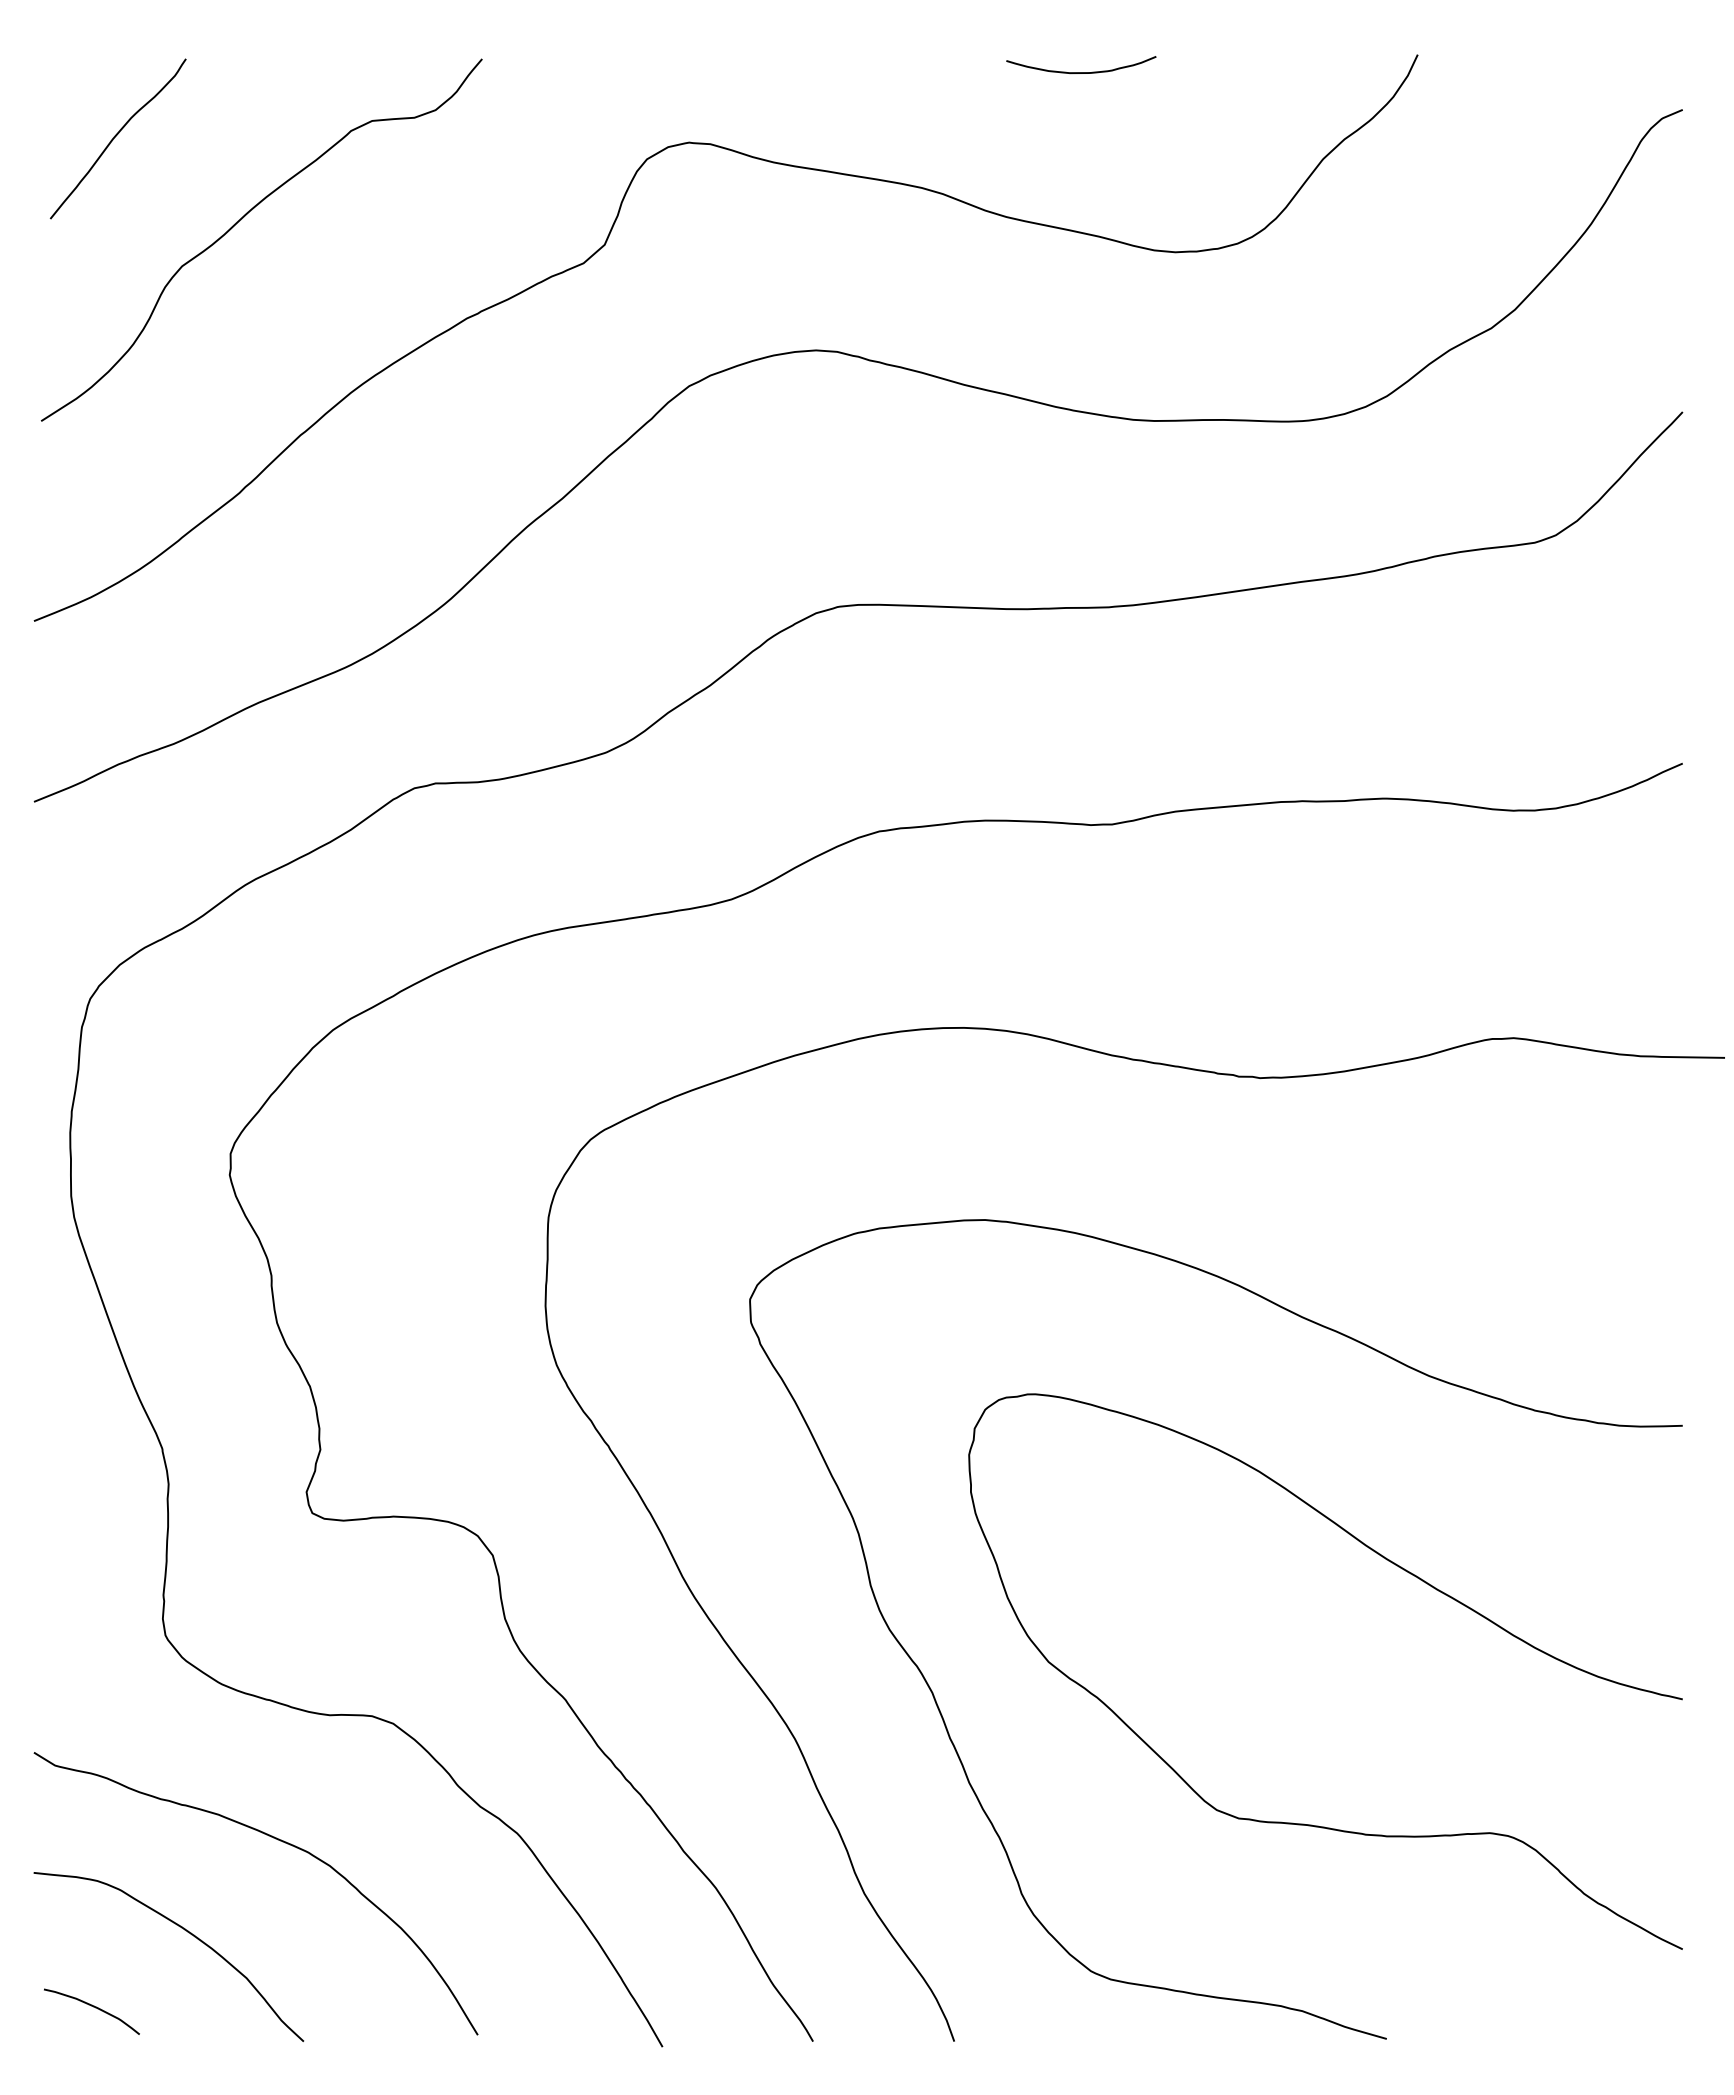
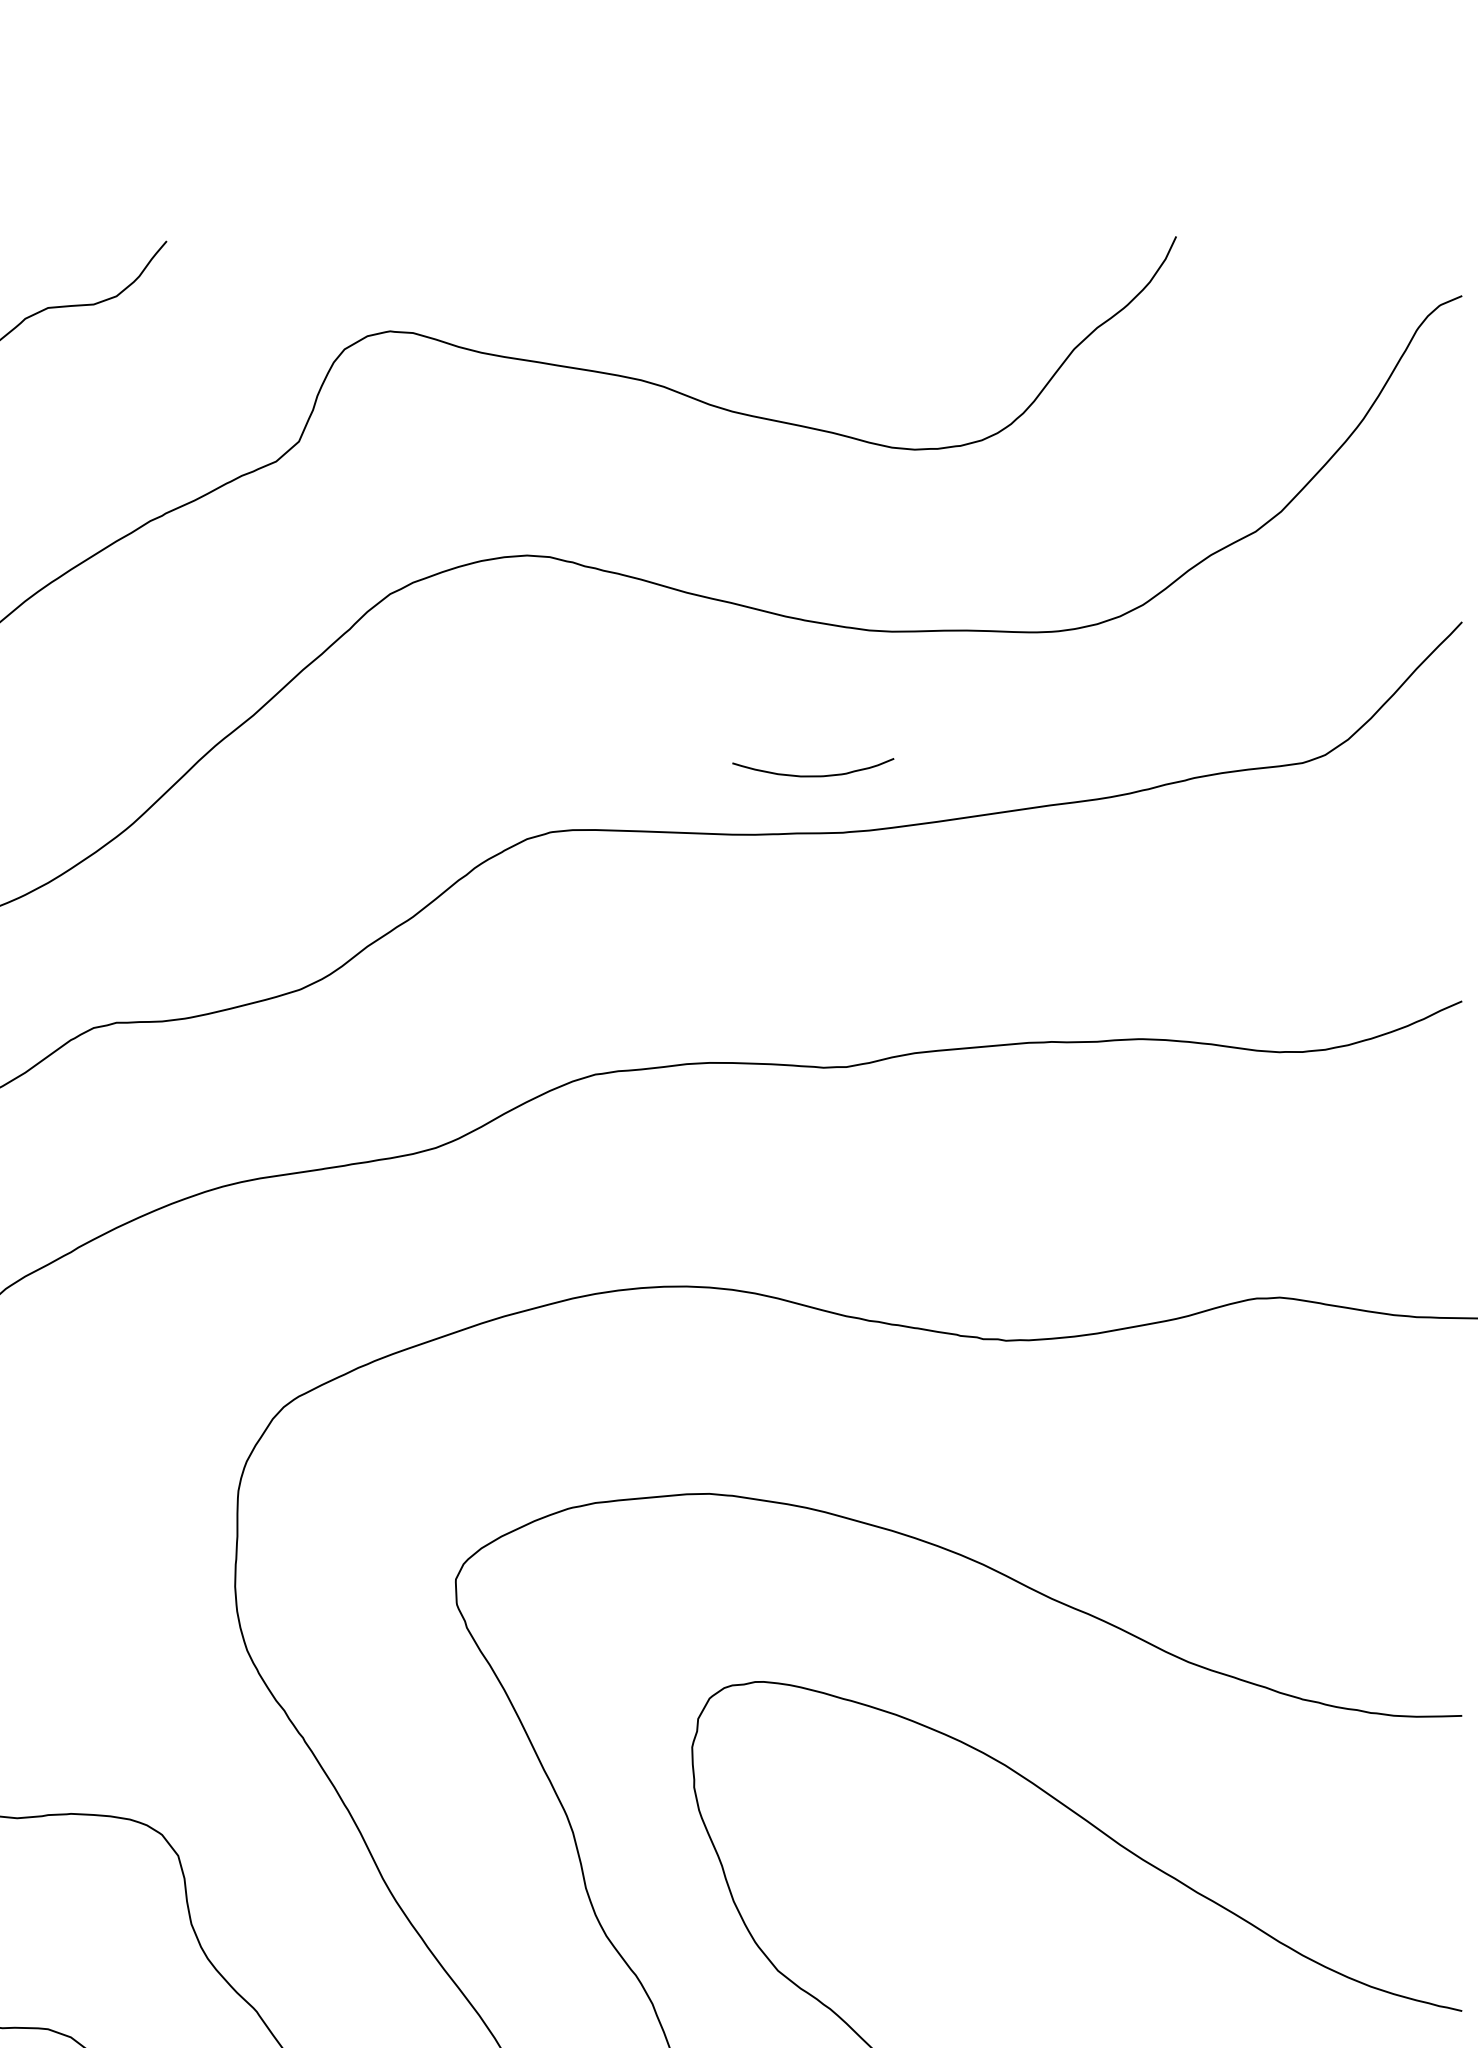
curve: (1081, 72) -> (813, 775), moved

